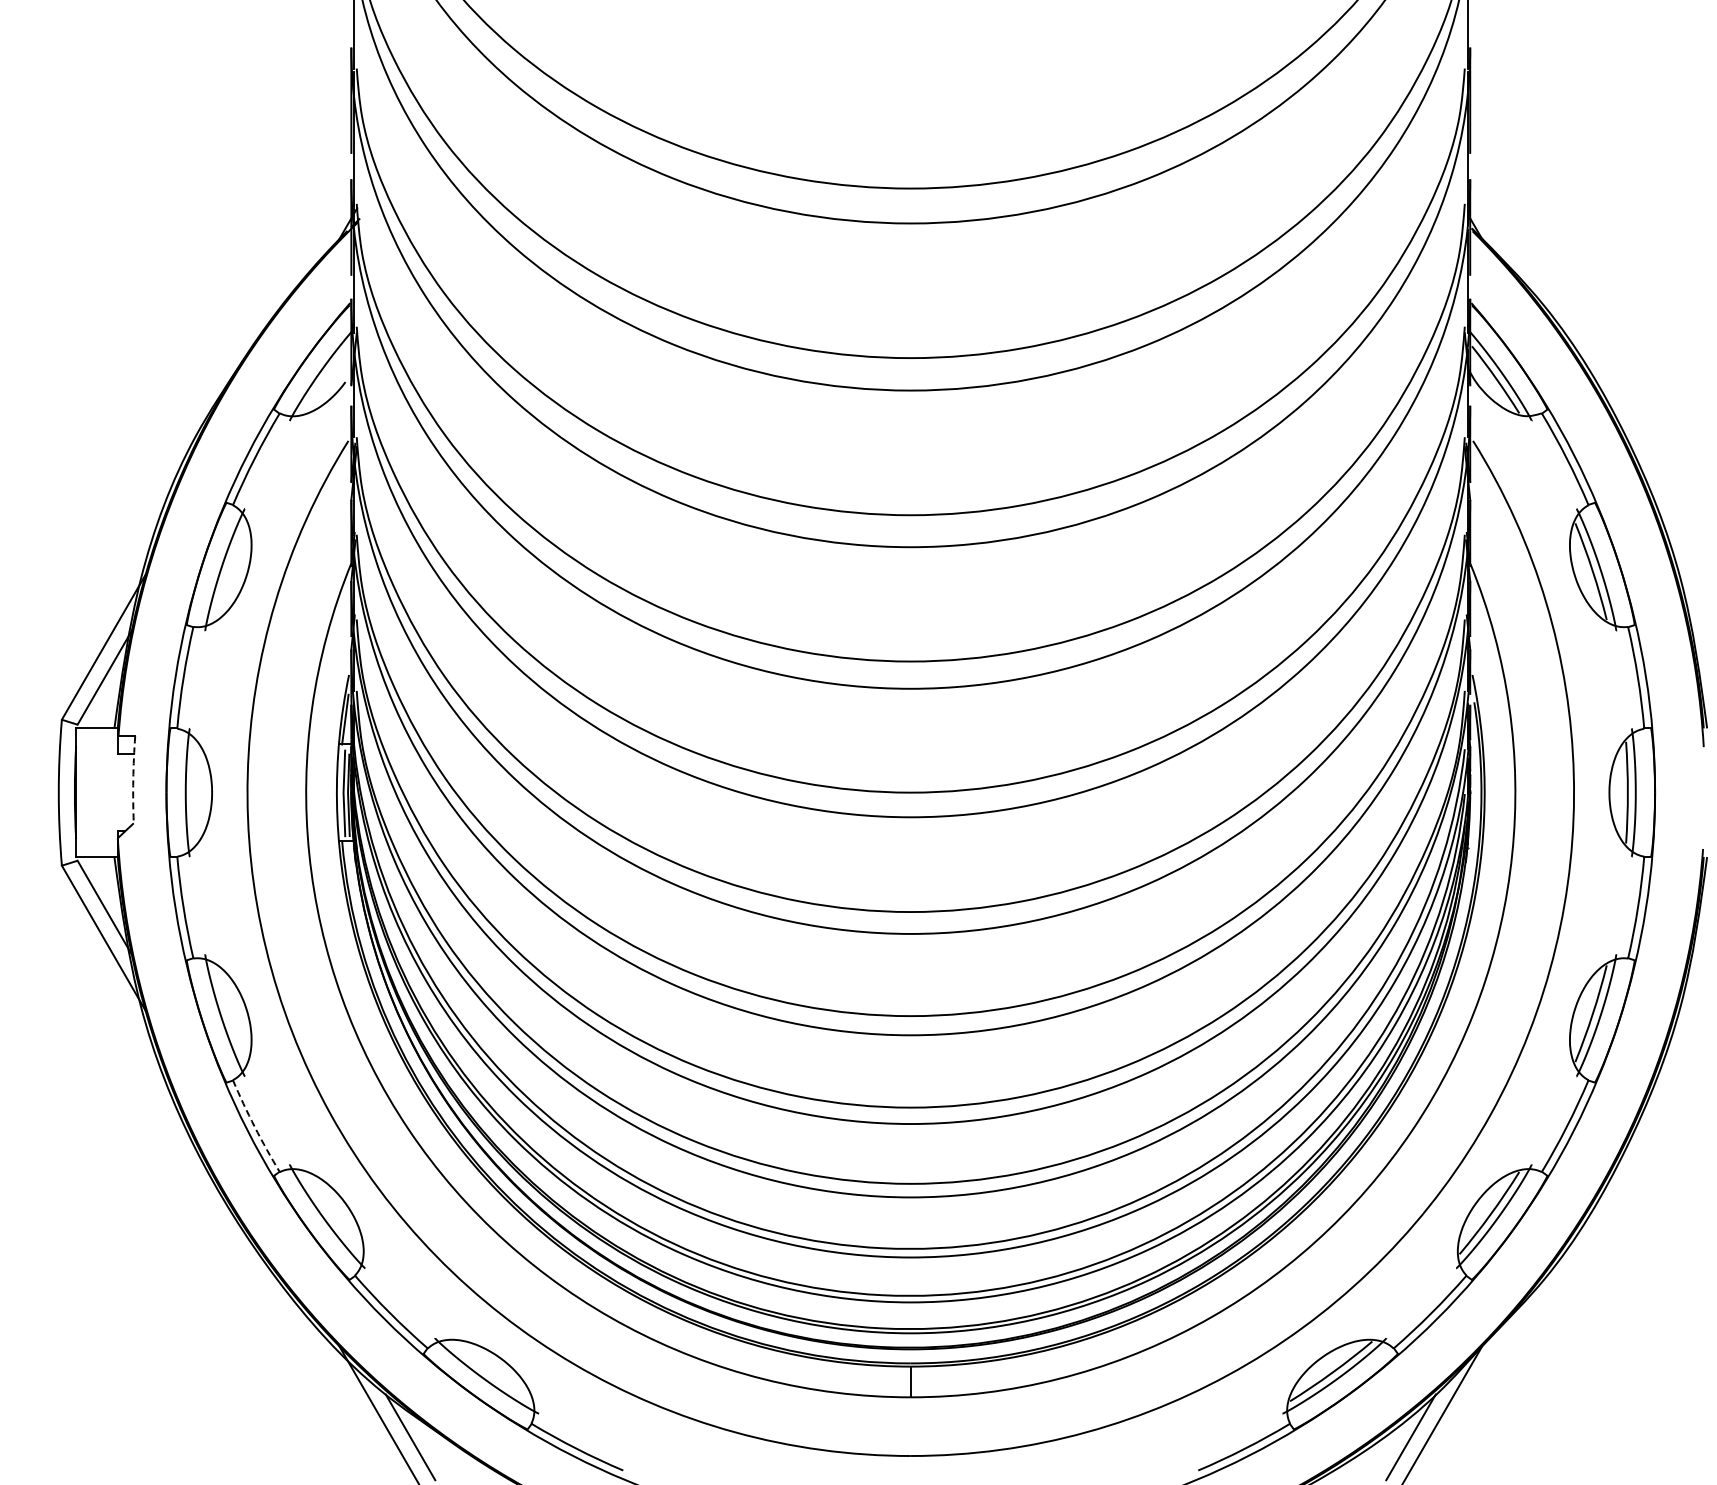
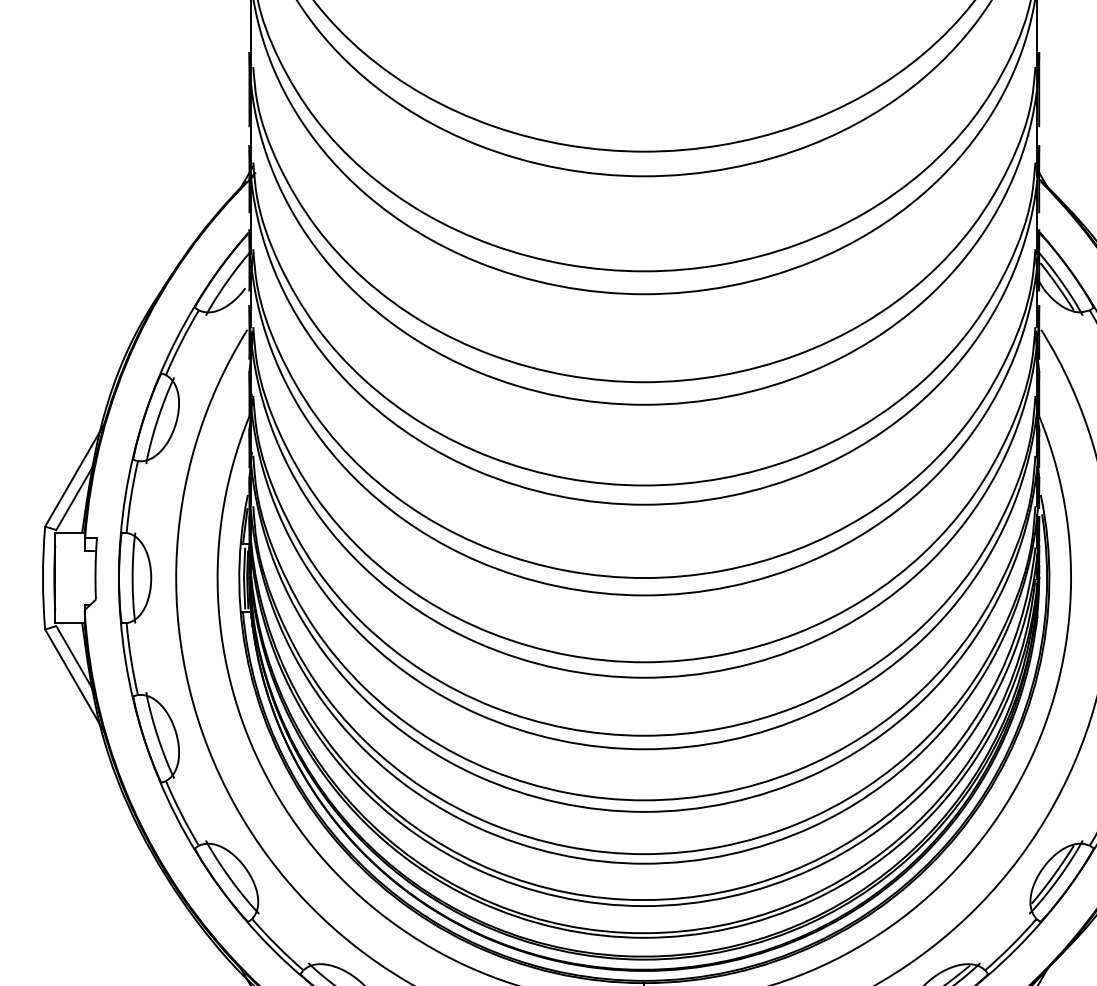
arc: (133, 779) -> (95, 568), dashed -> solid
arc: (254, 1126) -> (181, 813), dashed -> solid

